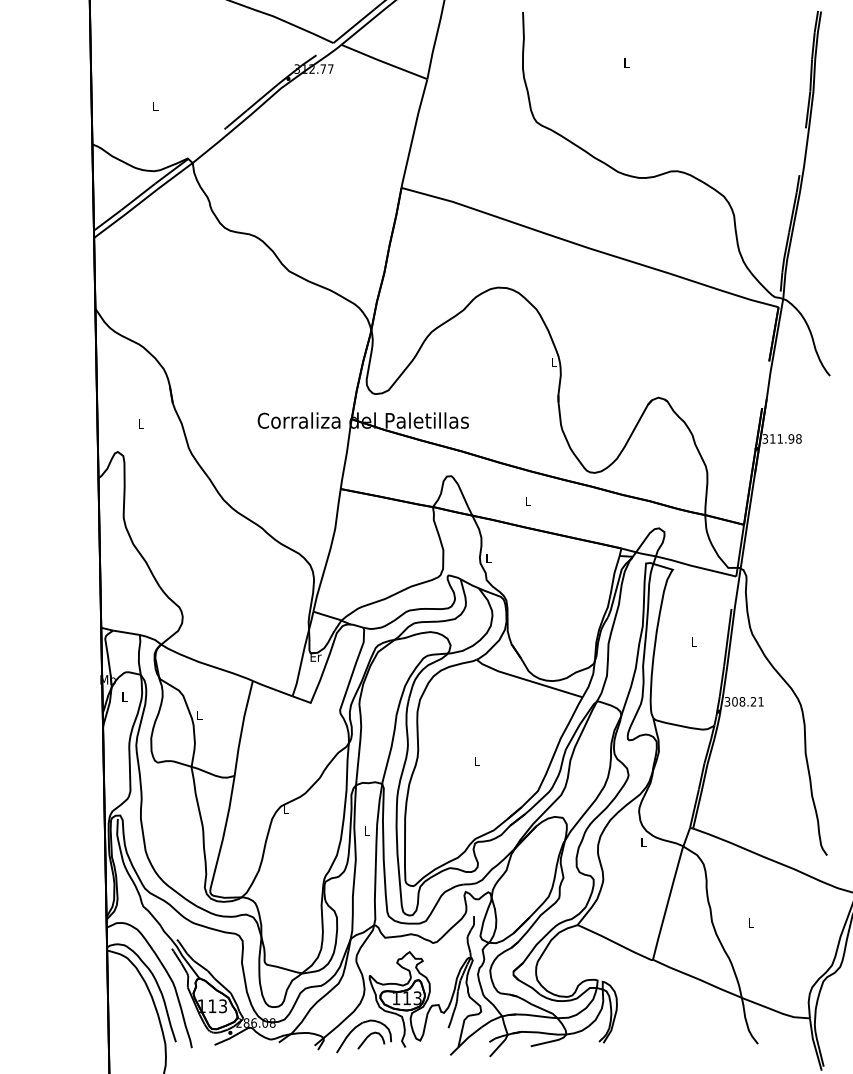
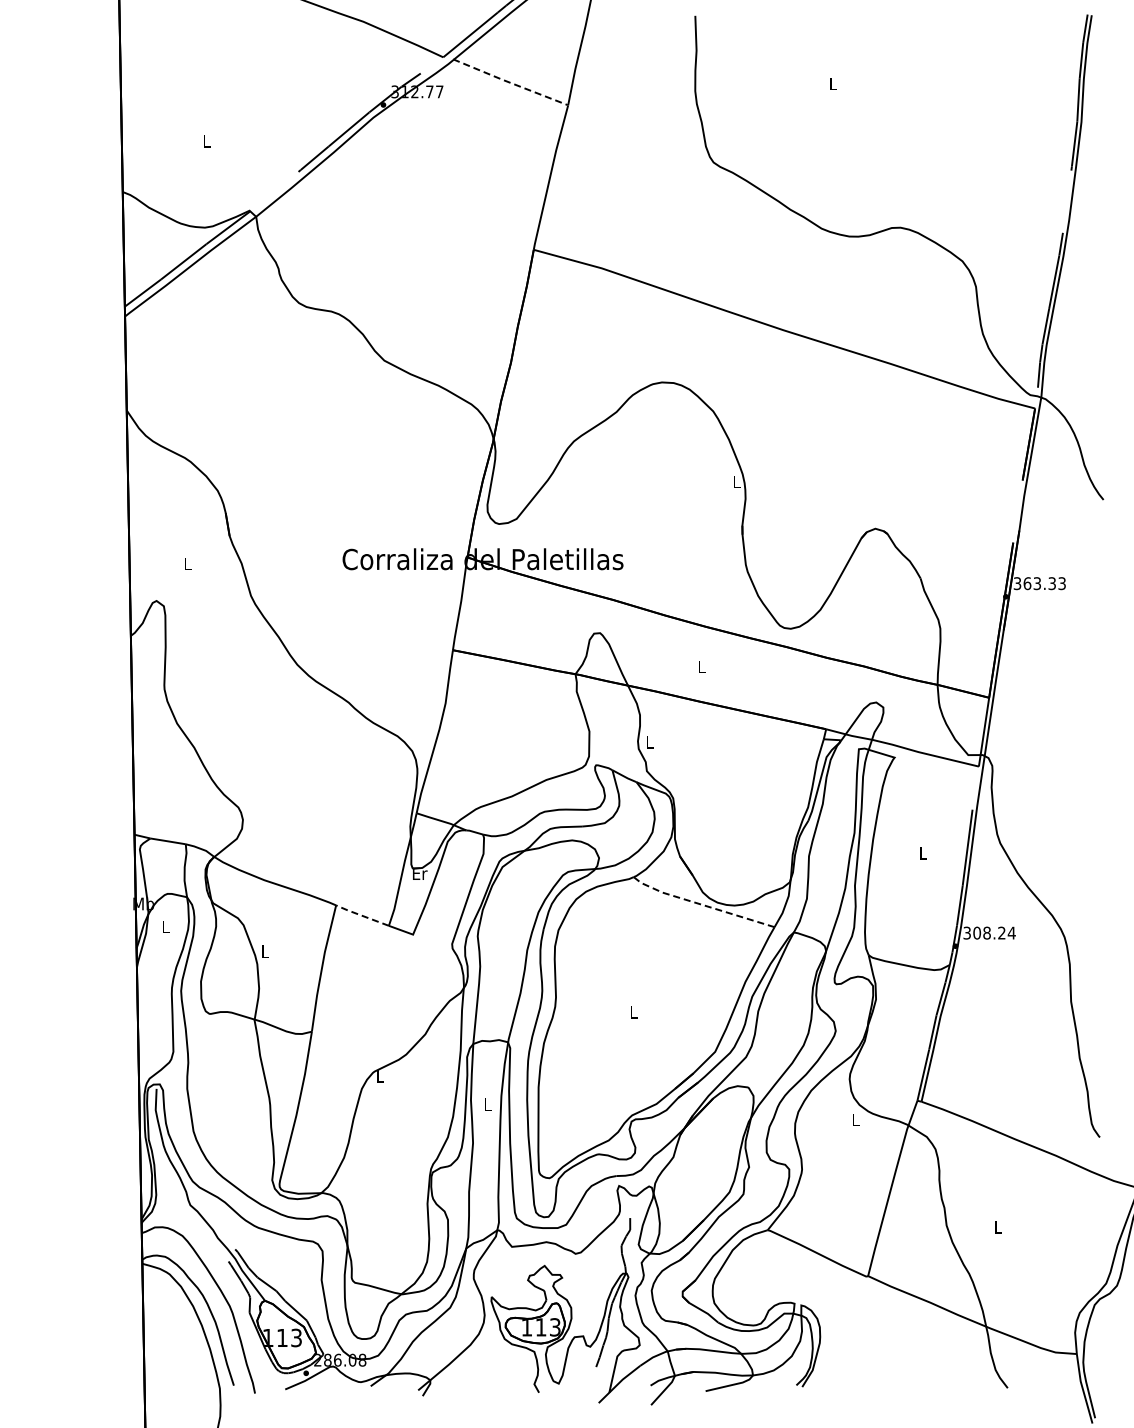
line: (383, 62) -> (509, 82), solid -> dashed
text: (785, 438) -> (1044, 583), 311.98 -> 363.33
line: (527, 680) -> (701, 904), solid -> dashed
line: (271, 688) -> (361, 915), solid -> dashed
text: (760, 701) -> (1011, 932), 308.21 -> 308.24
part: (363, 1036) -> (483, 1378), removed

